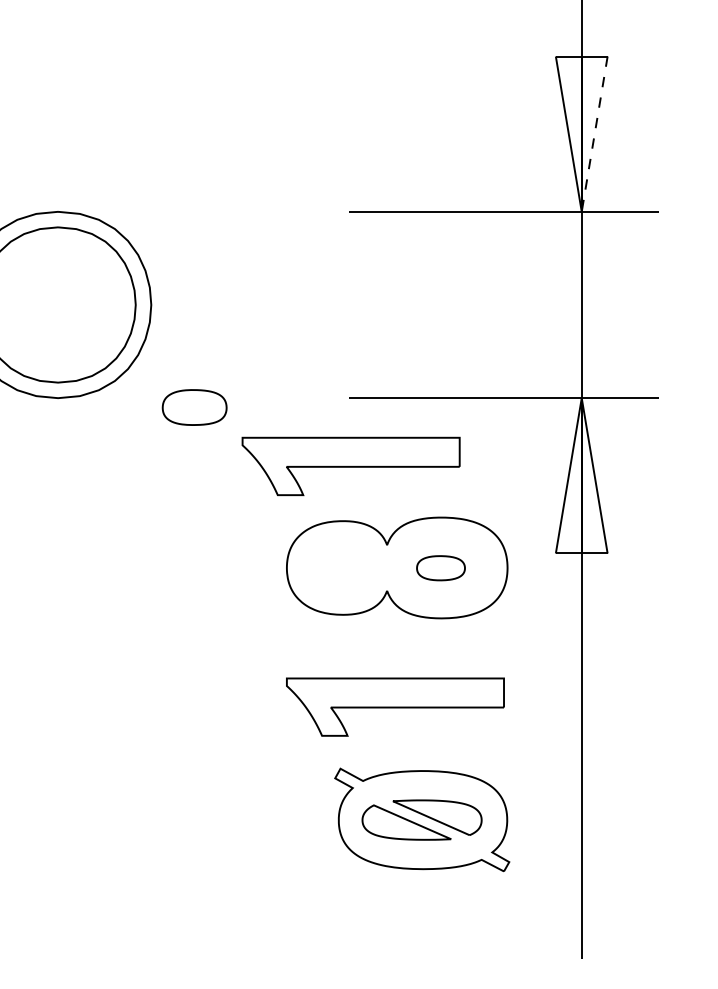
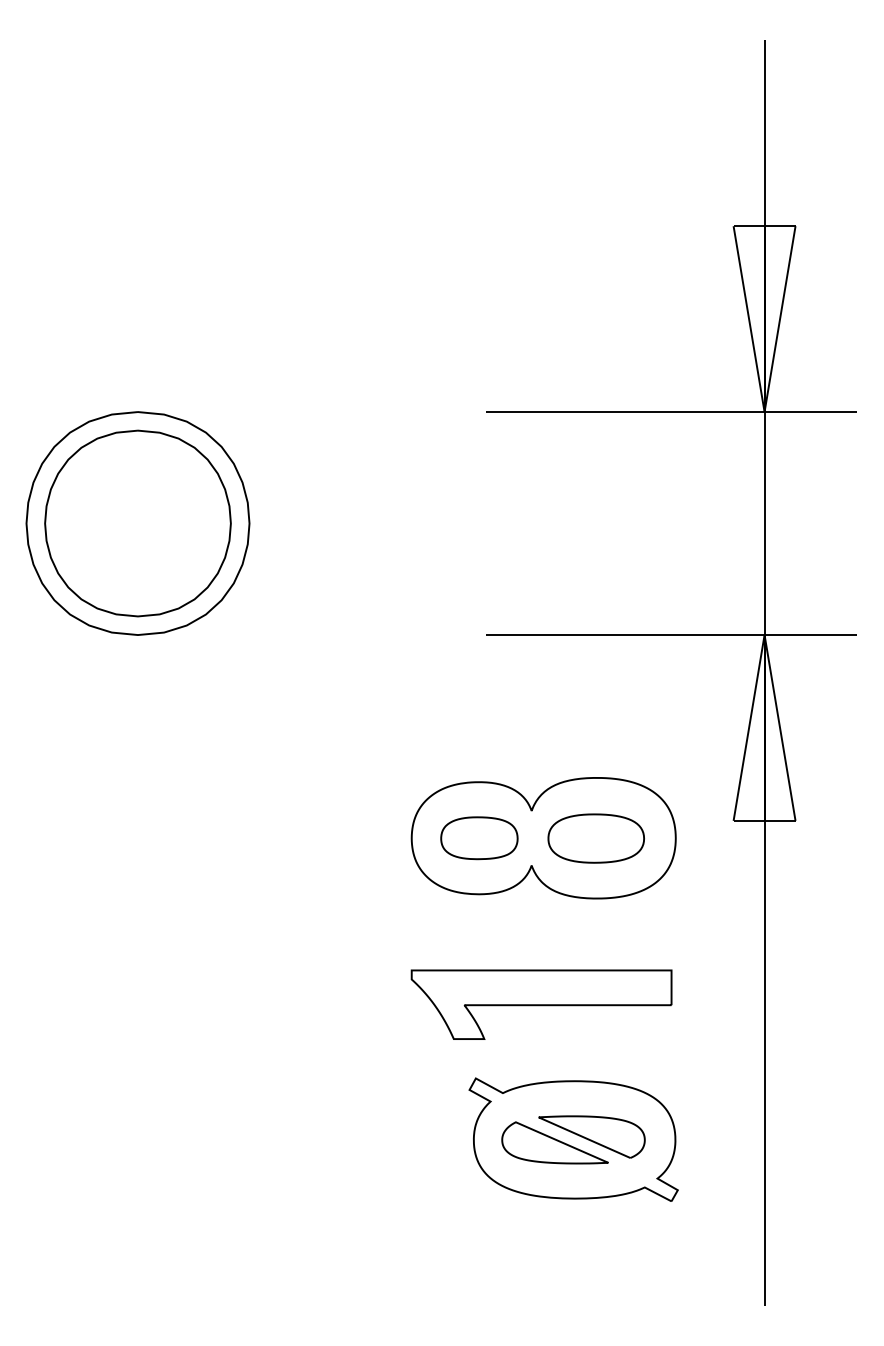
line: (594, 134) -> (779, 319), dashed -> solid
part: (194, 407) -> (479, 838), moved
part: (351, 466) -> (488, 716), removed
part: (440, 568) -> (595, 838), size x1.67

